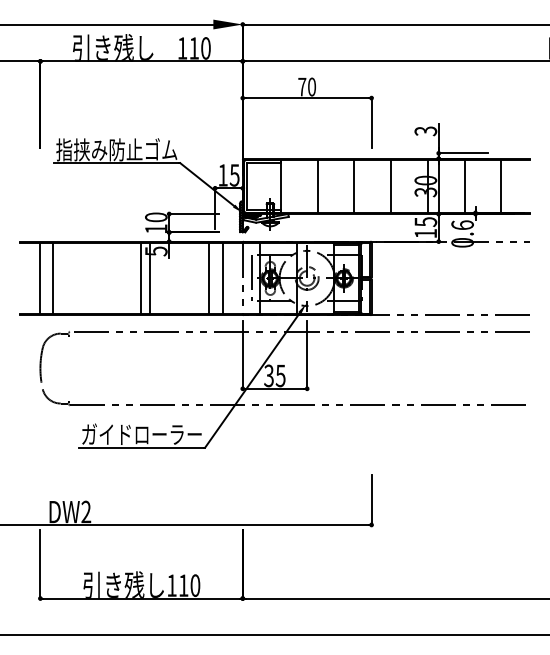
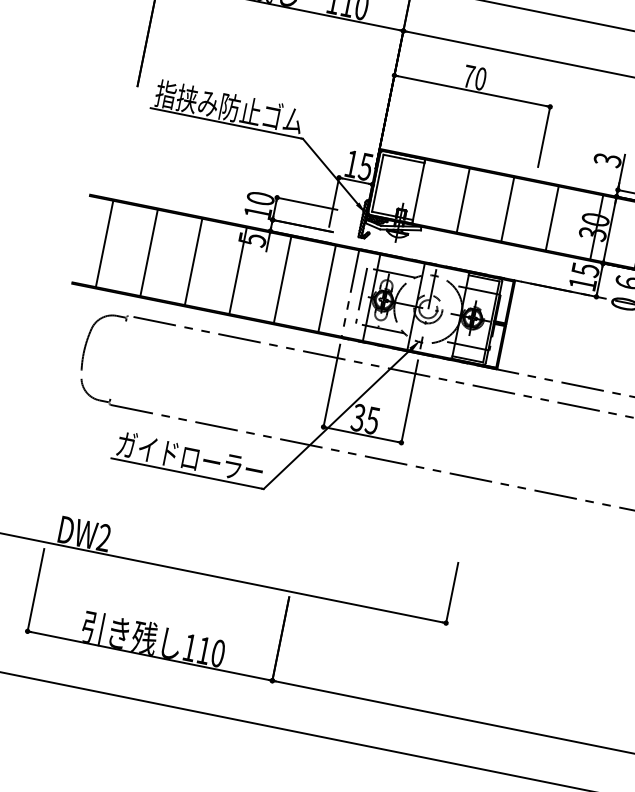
line: (53, 278) -> (149, 253), moved
line: (141, 278) -> (194, 262), moved
line: (208, 278) -> (282, 279), moved

